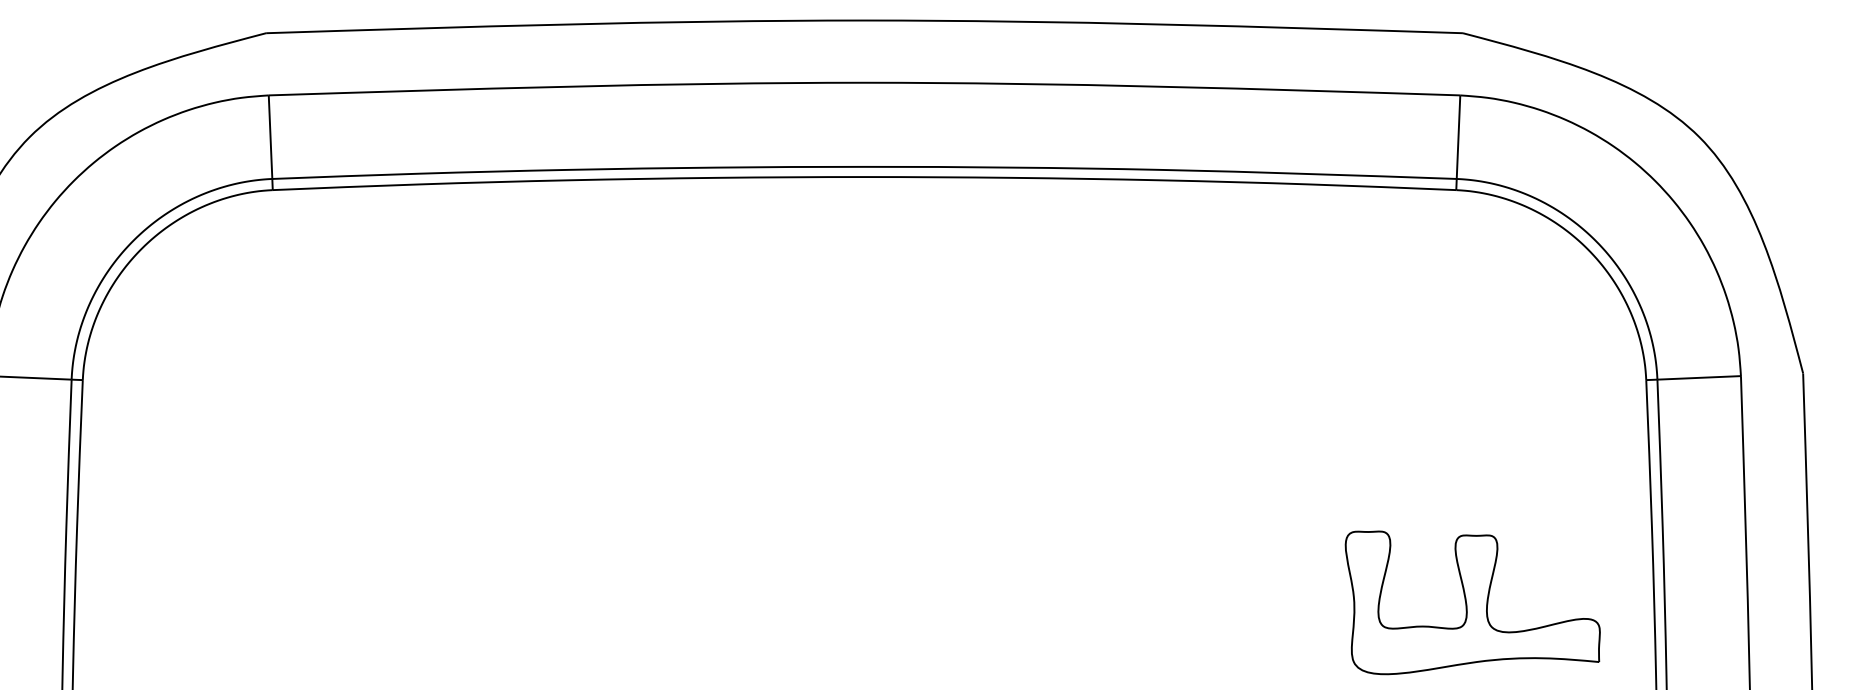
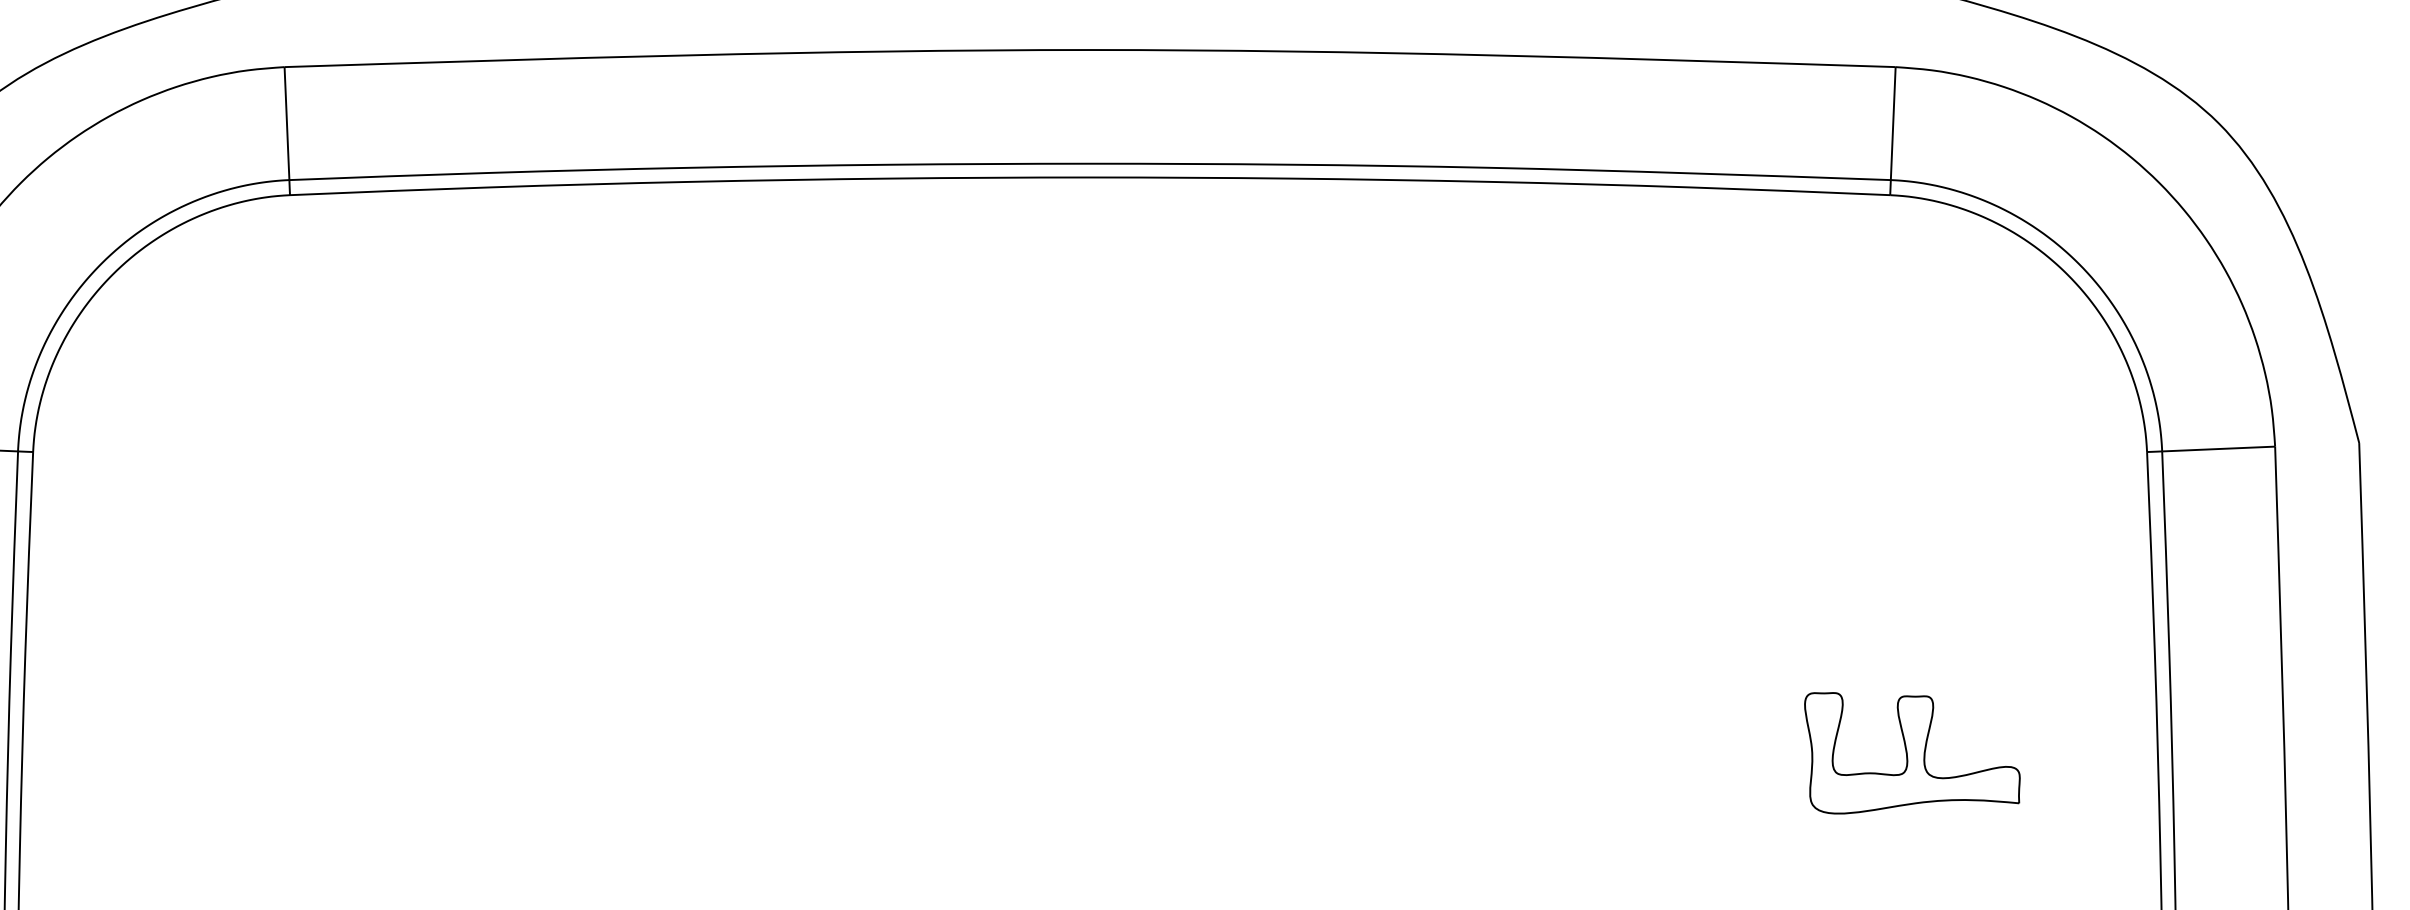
part: (1472, 602) -> (1912, 752), size x0.62

